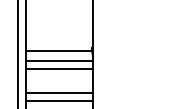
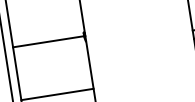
line: (59, 61) -> (51, 52), removed
line: (59, 69) -> (52, 61), removed
line: (59, 92) -> (56, 85), removed

